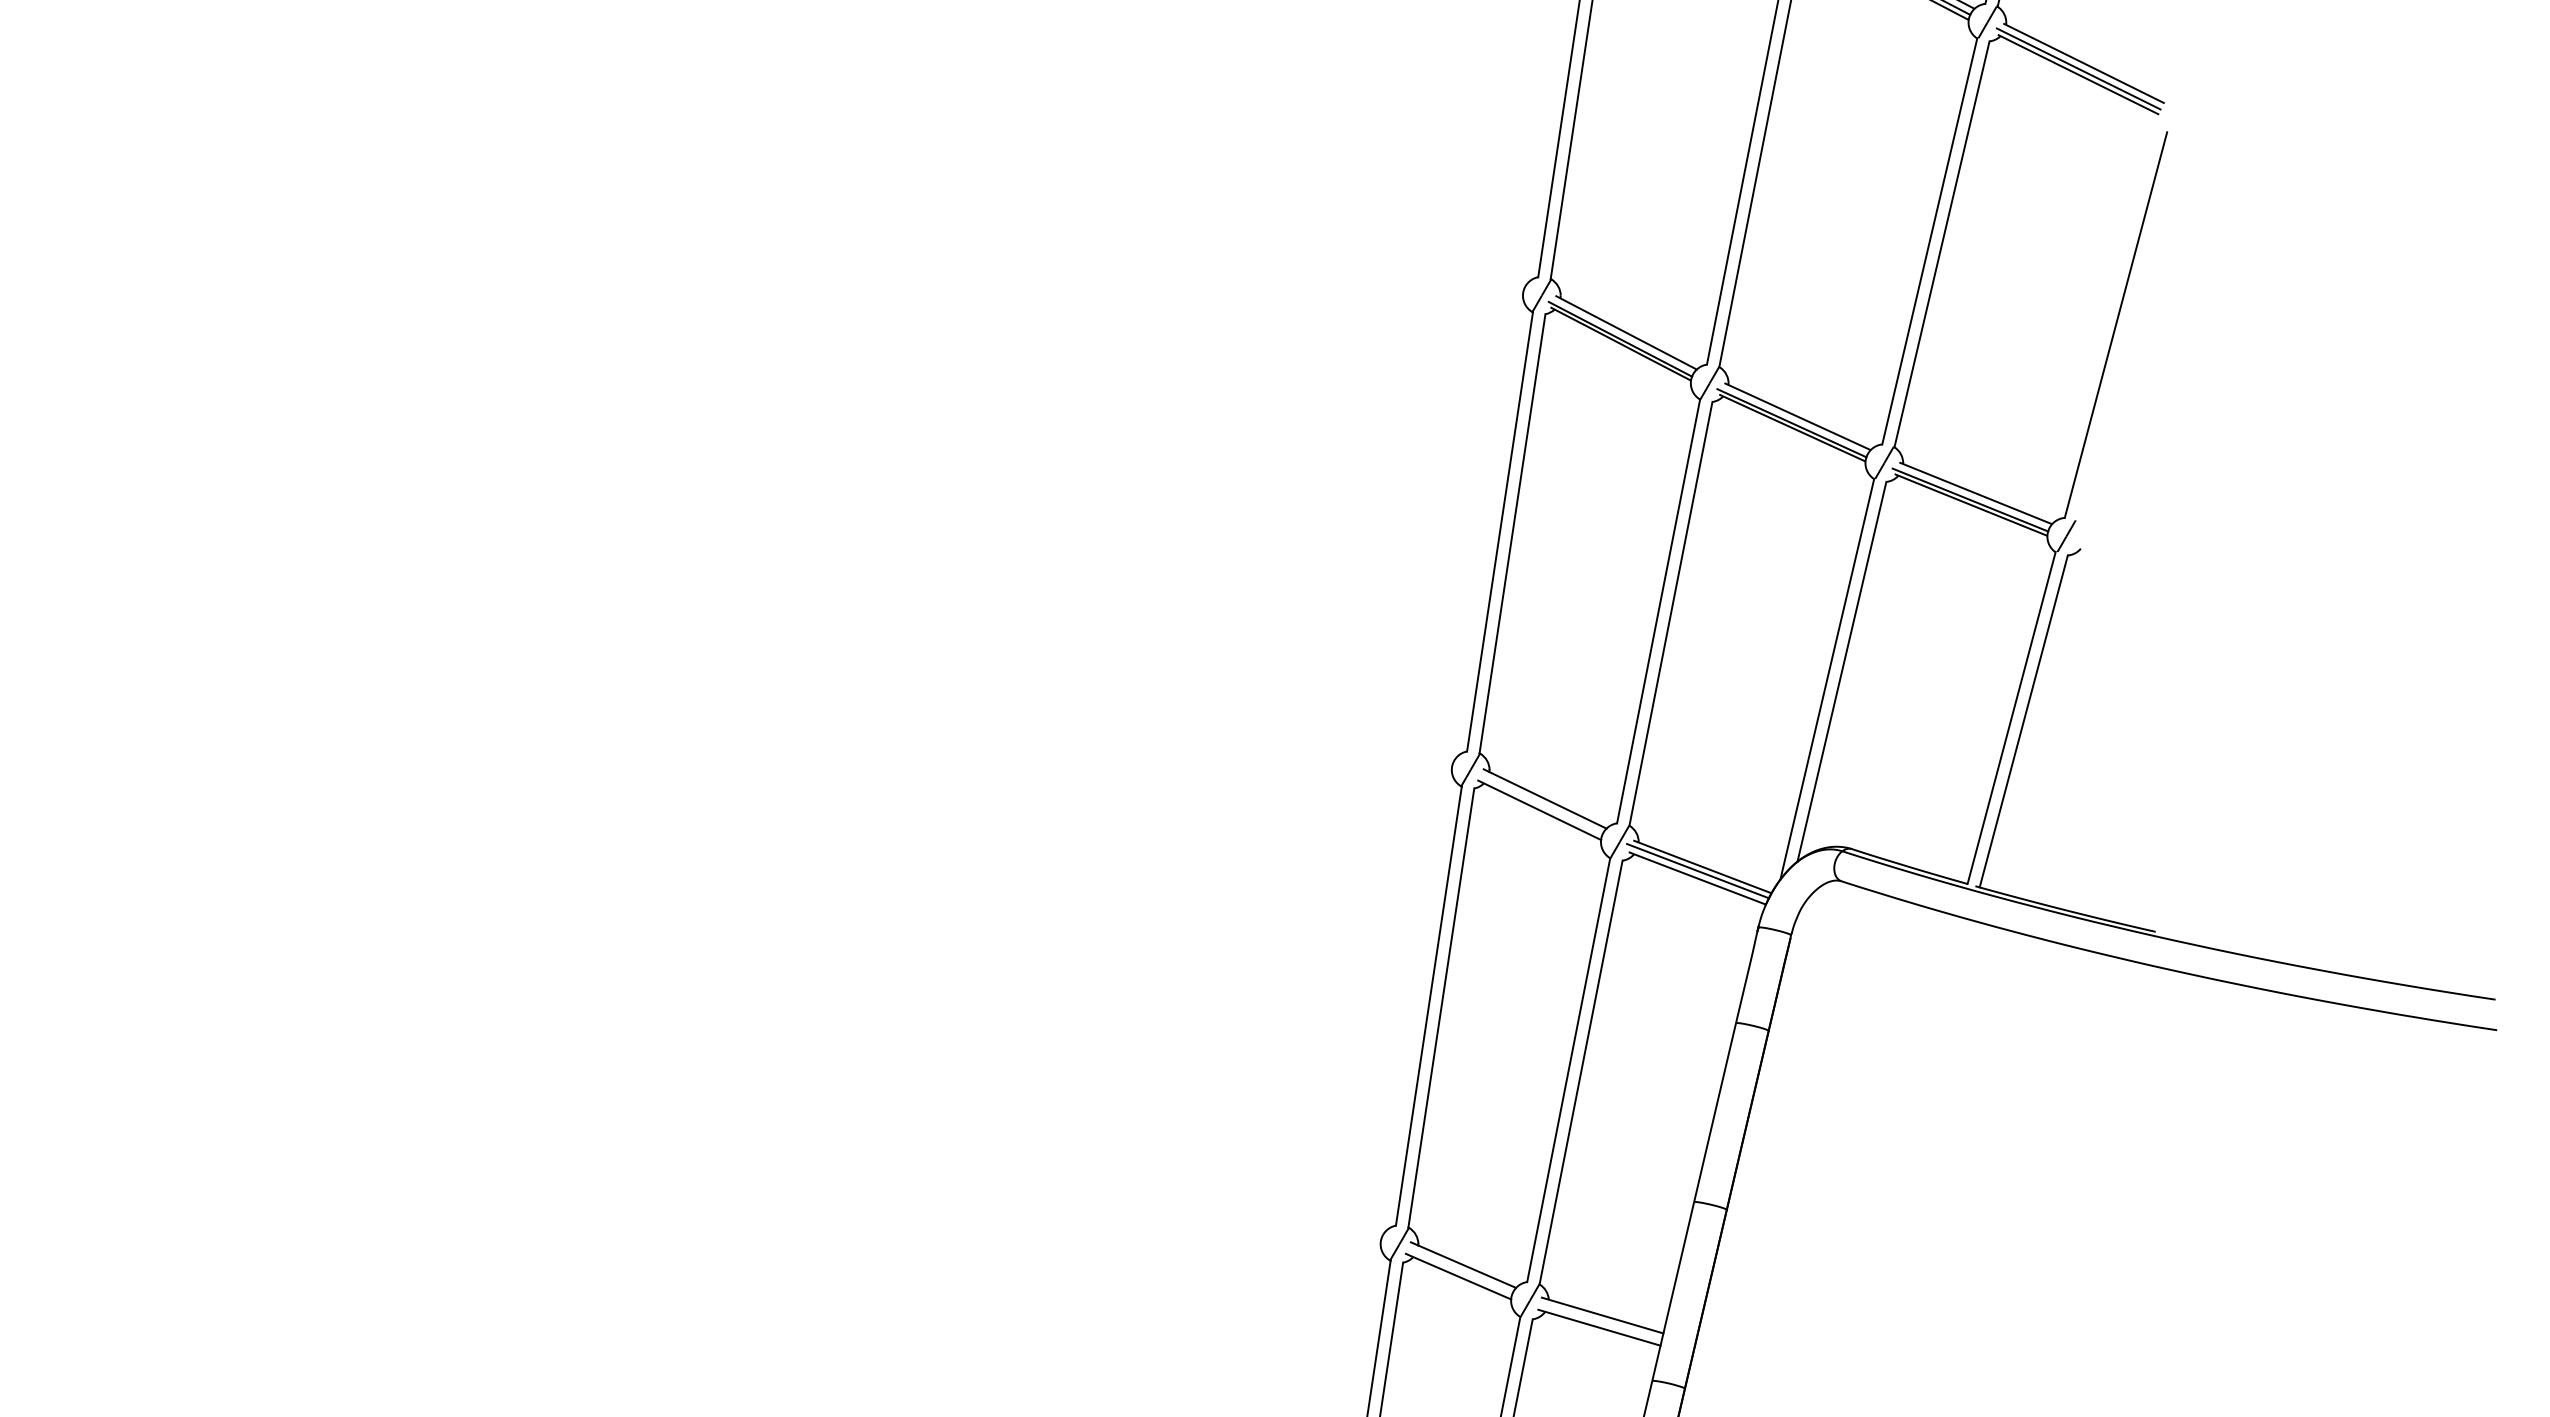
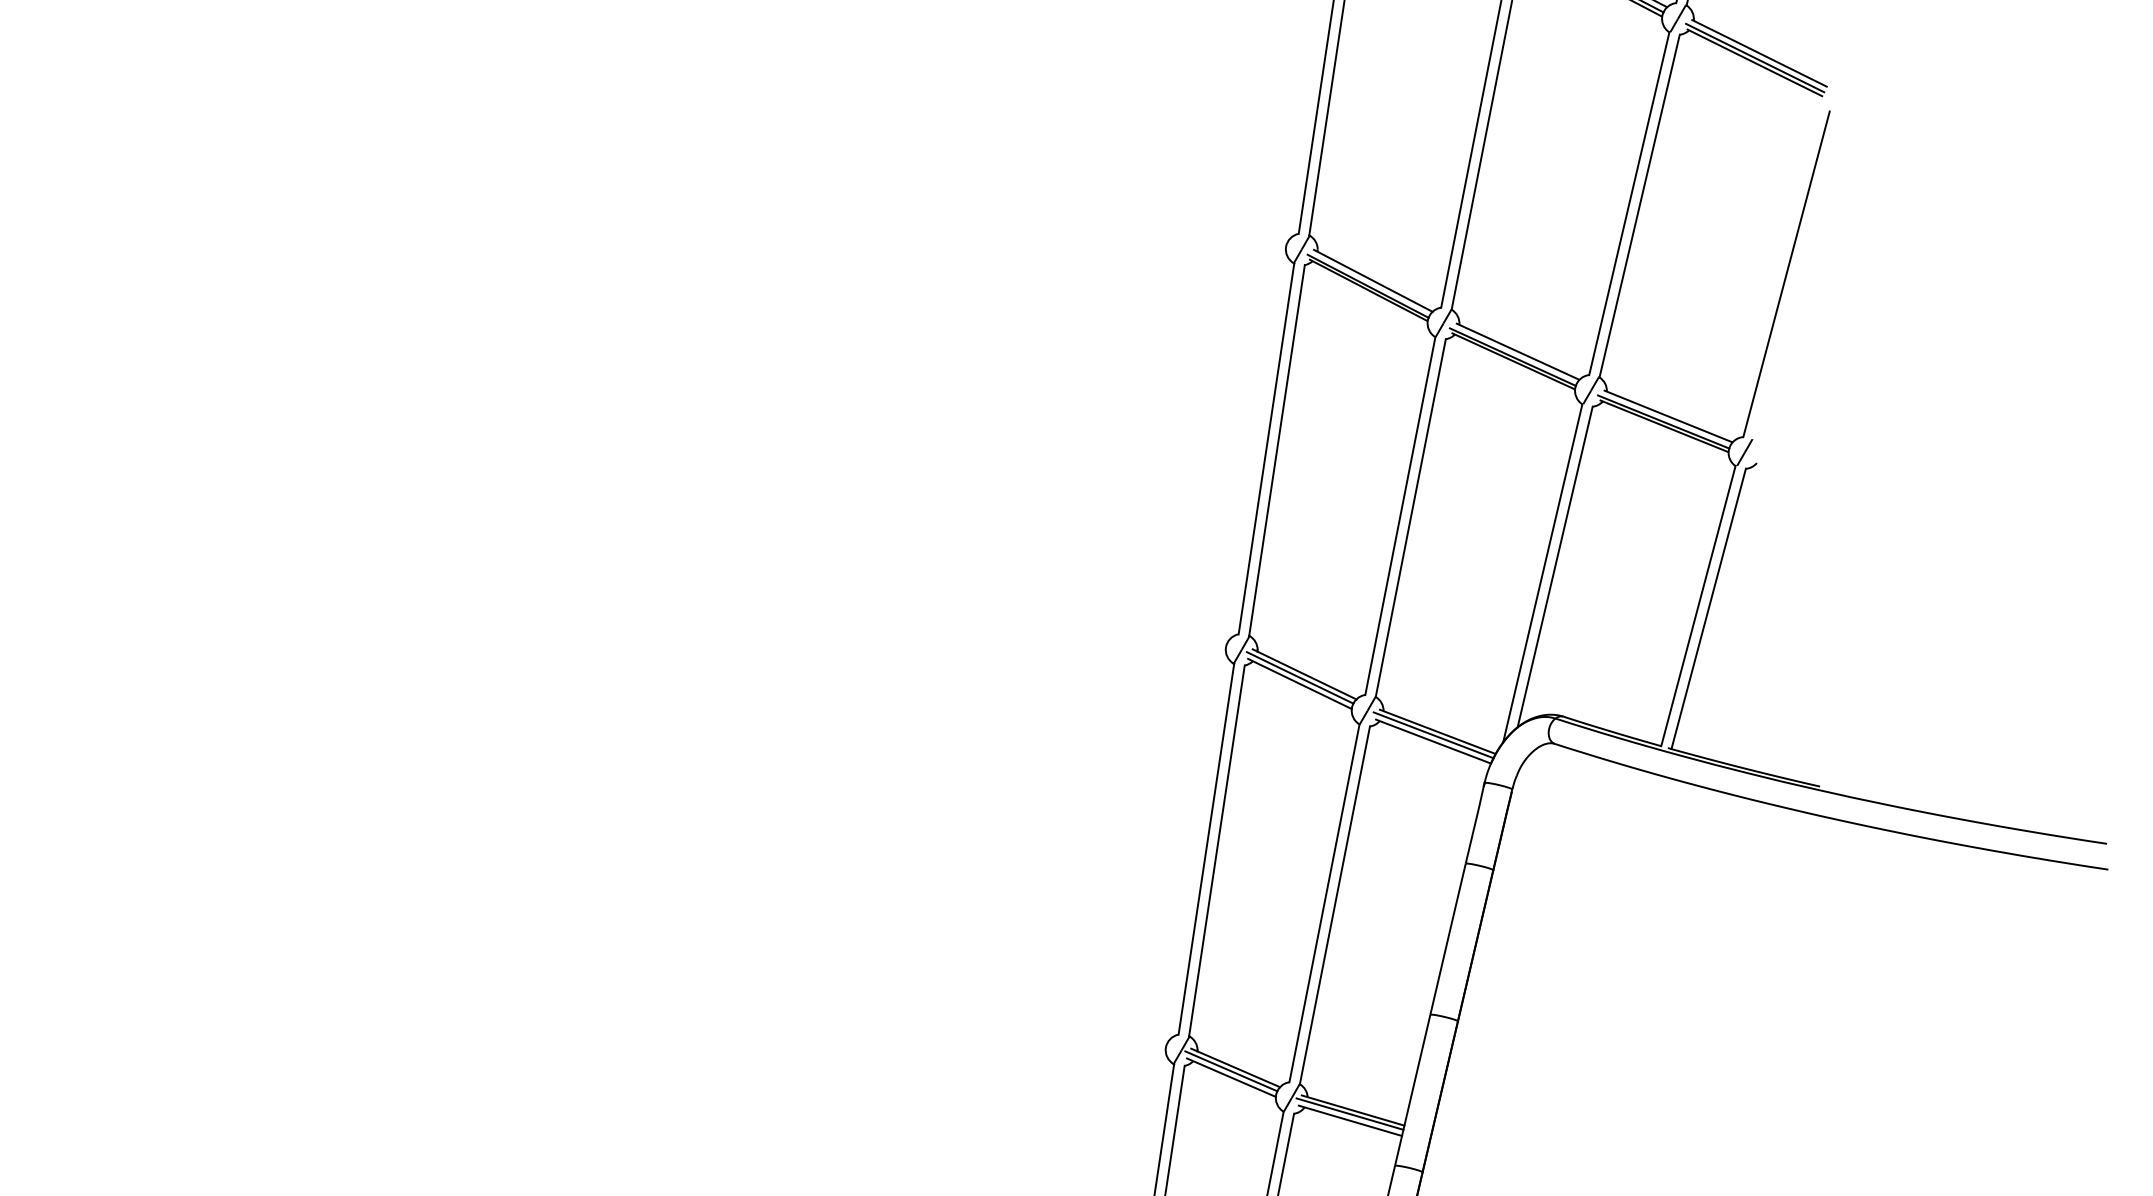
line: (1539, 802) -> (1299, 677), added
line: (1457, 1268) -> (1230, 1070), added
line: (1598, 1319) -> (1349, 1113), added

